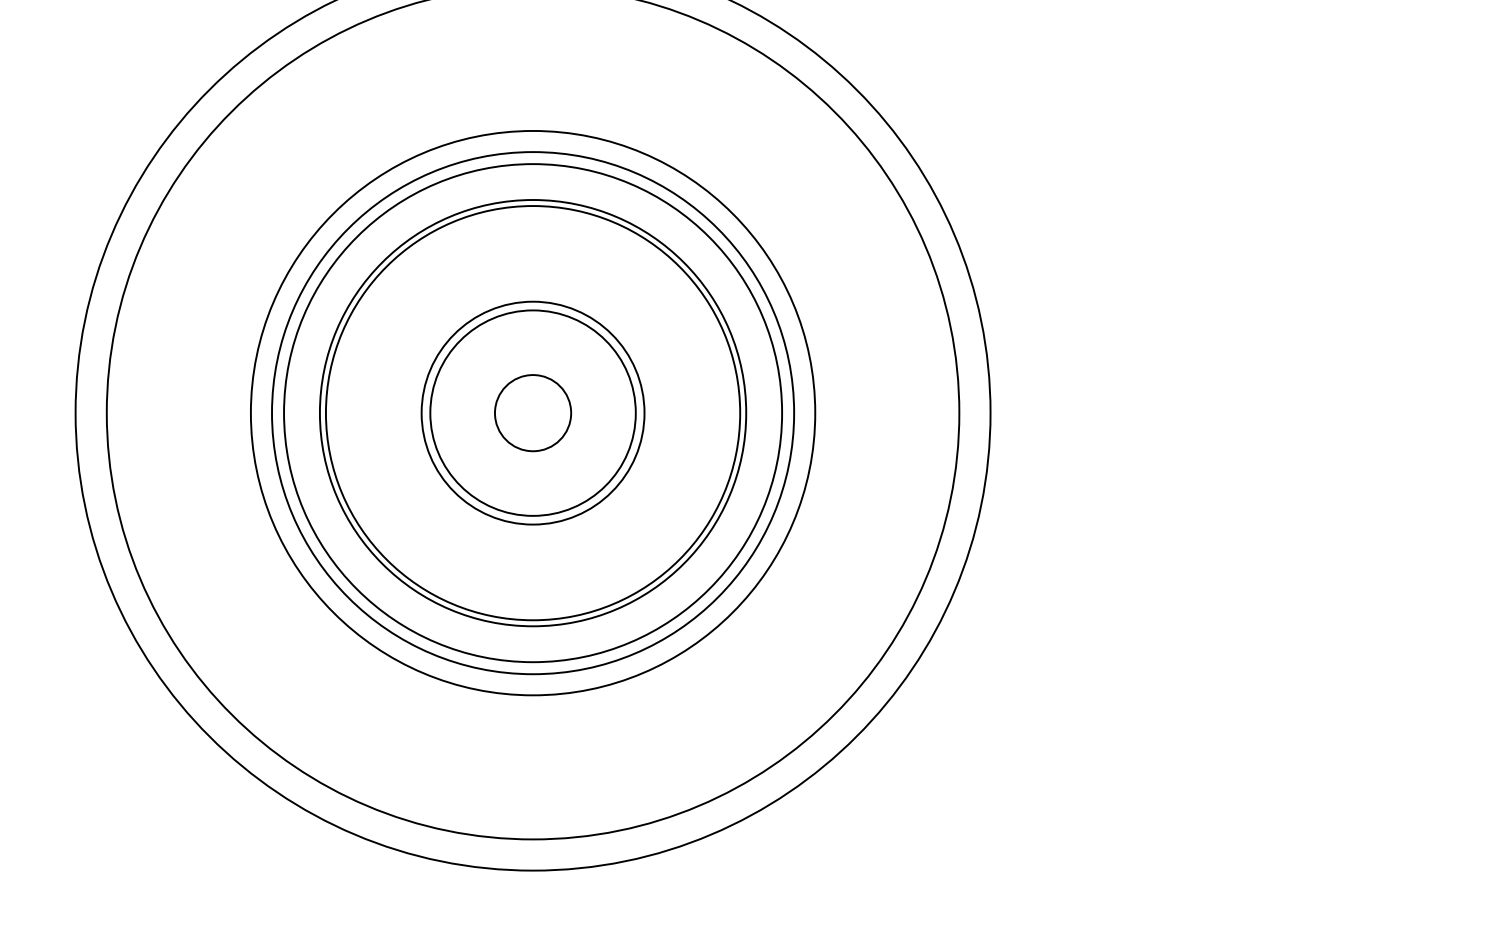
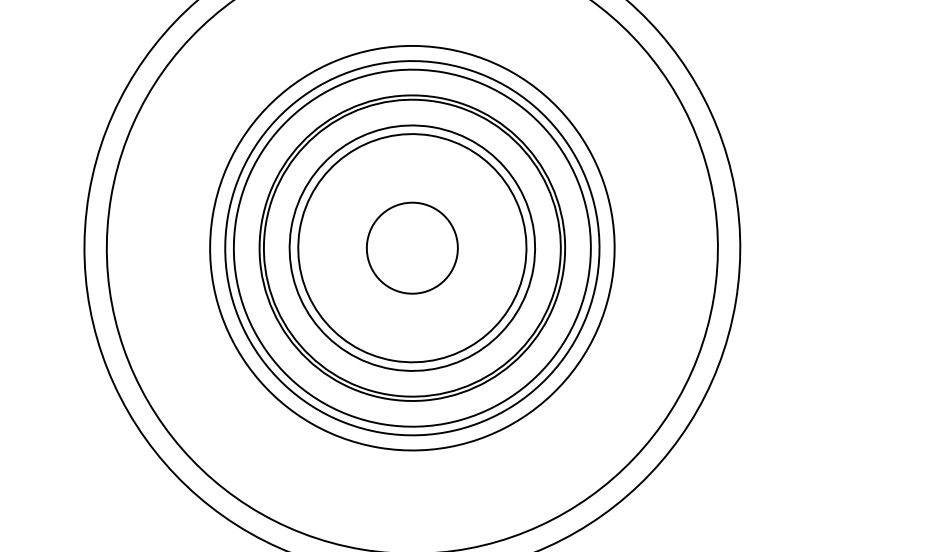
circle: (532, 412) -> (412, 247), size x1.43
circle: (532, 412) -> (412, 247), size x1.67
circle: (532, 412) -> (412, 247), size x1.67

